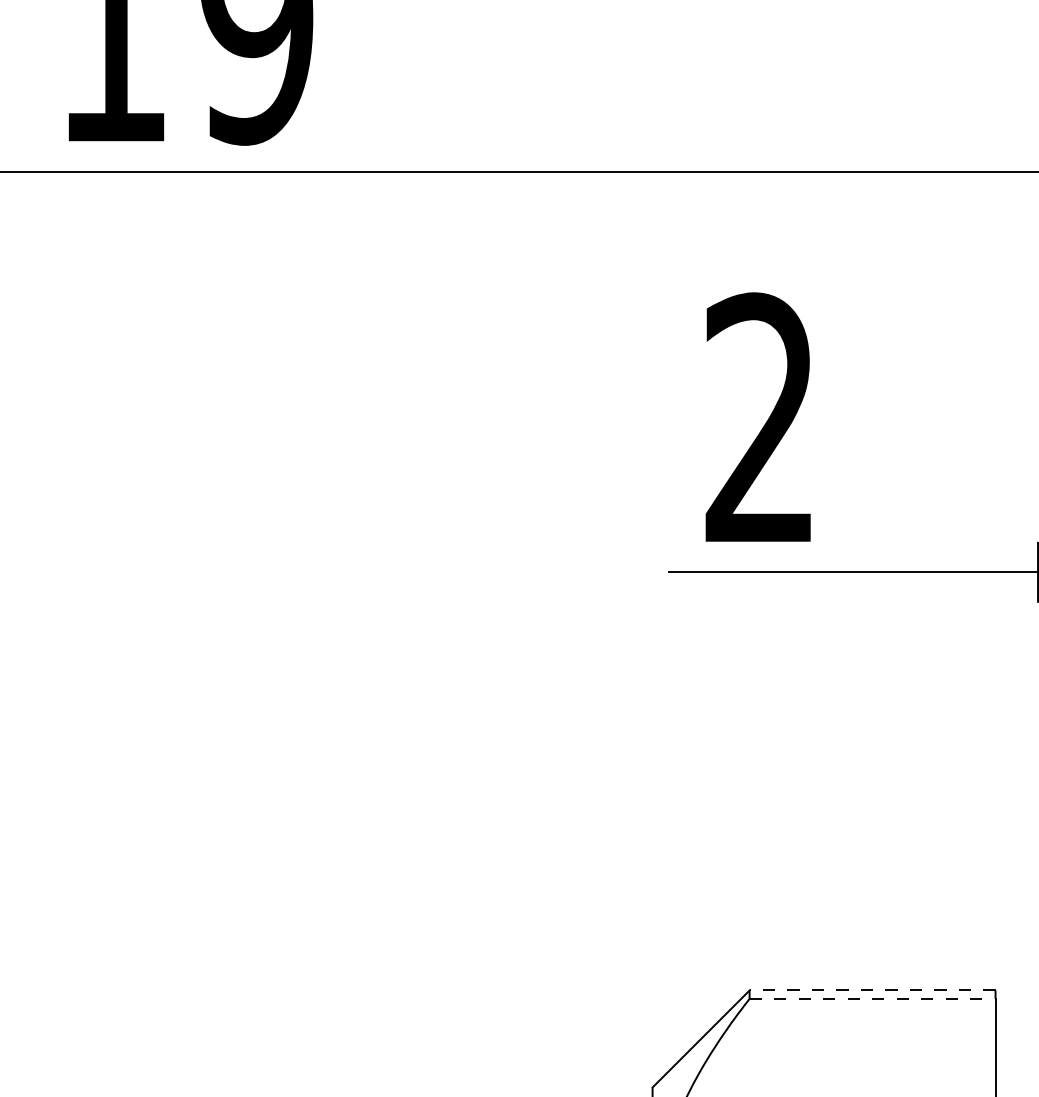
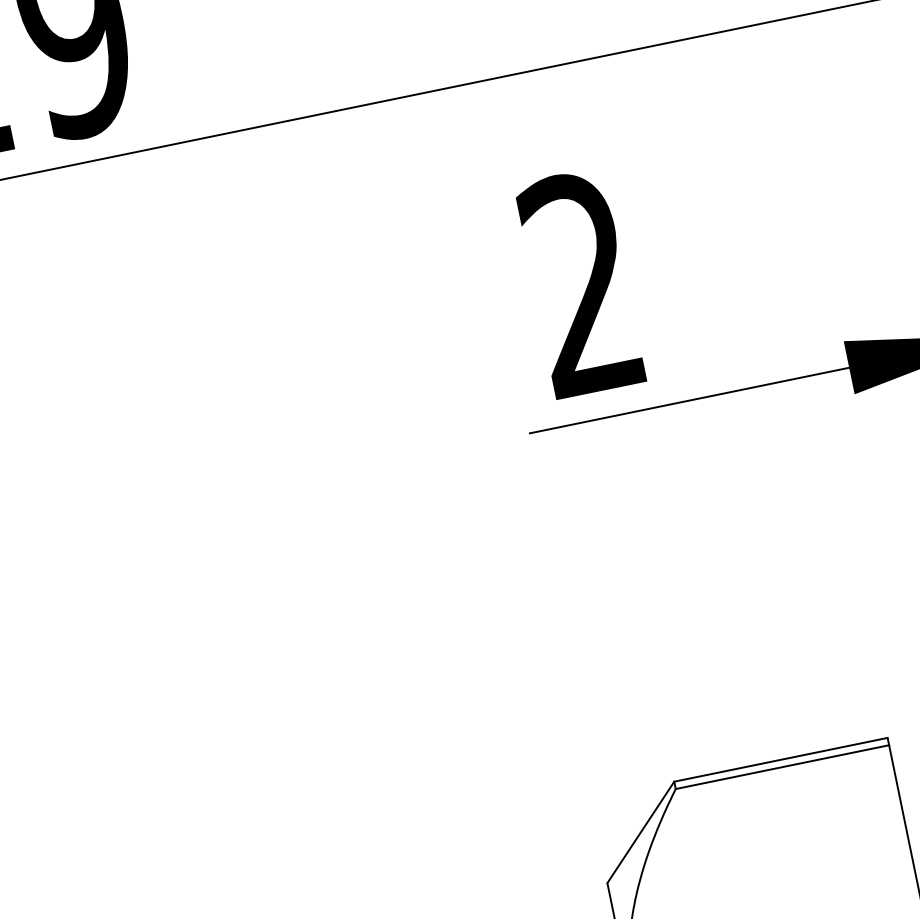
line: (872, 990) -> (780, 759), dashed -> solid
line: (872, 998) -> (782, 766), dashed -> solid

